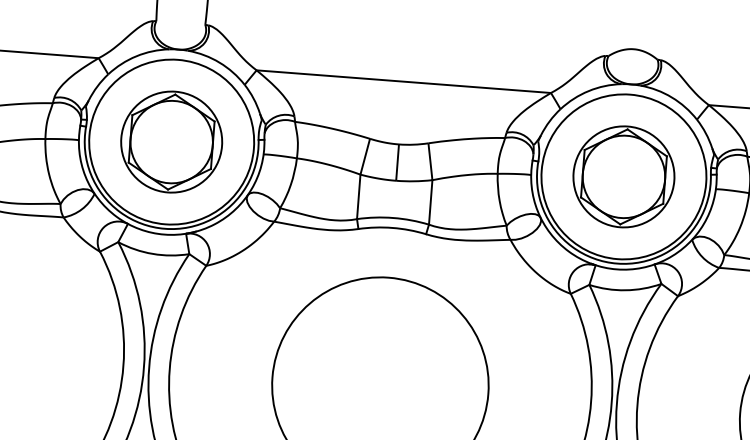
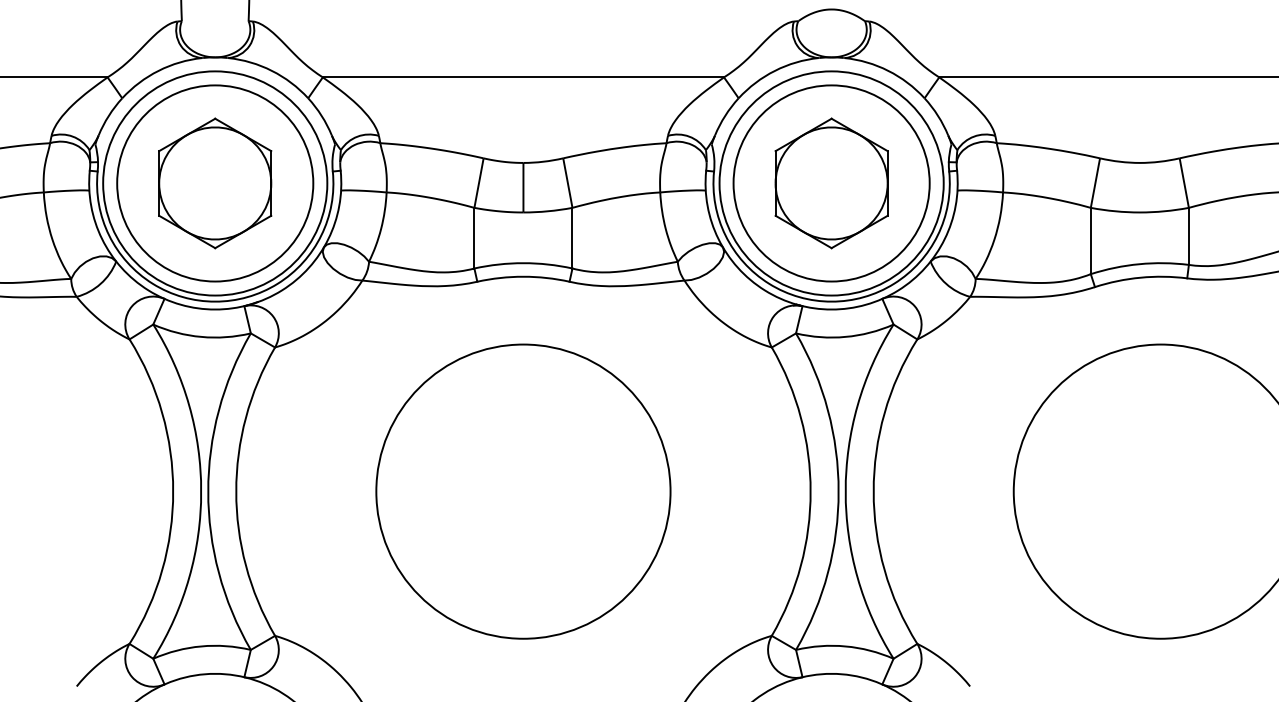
circle: (171, 142) -> (215, 183), size x1.43
circle: (623, 176) -> (831, 183), size x1.43

